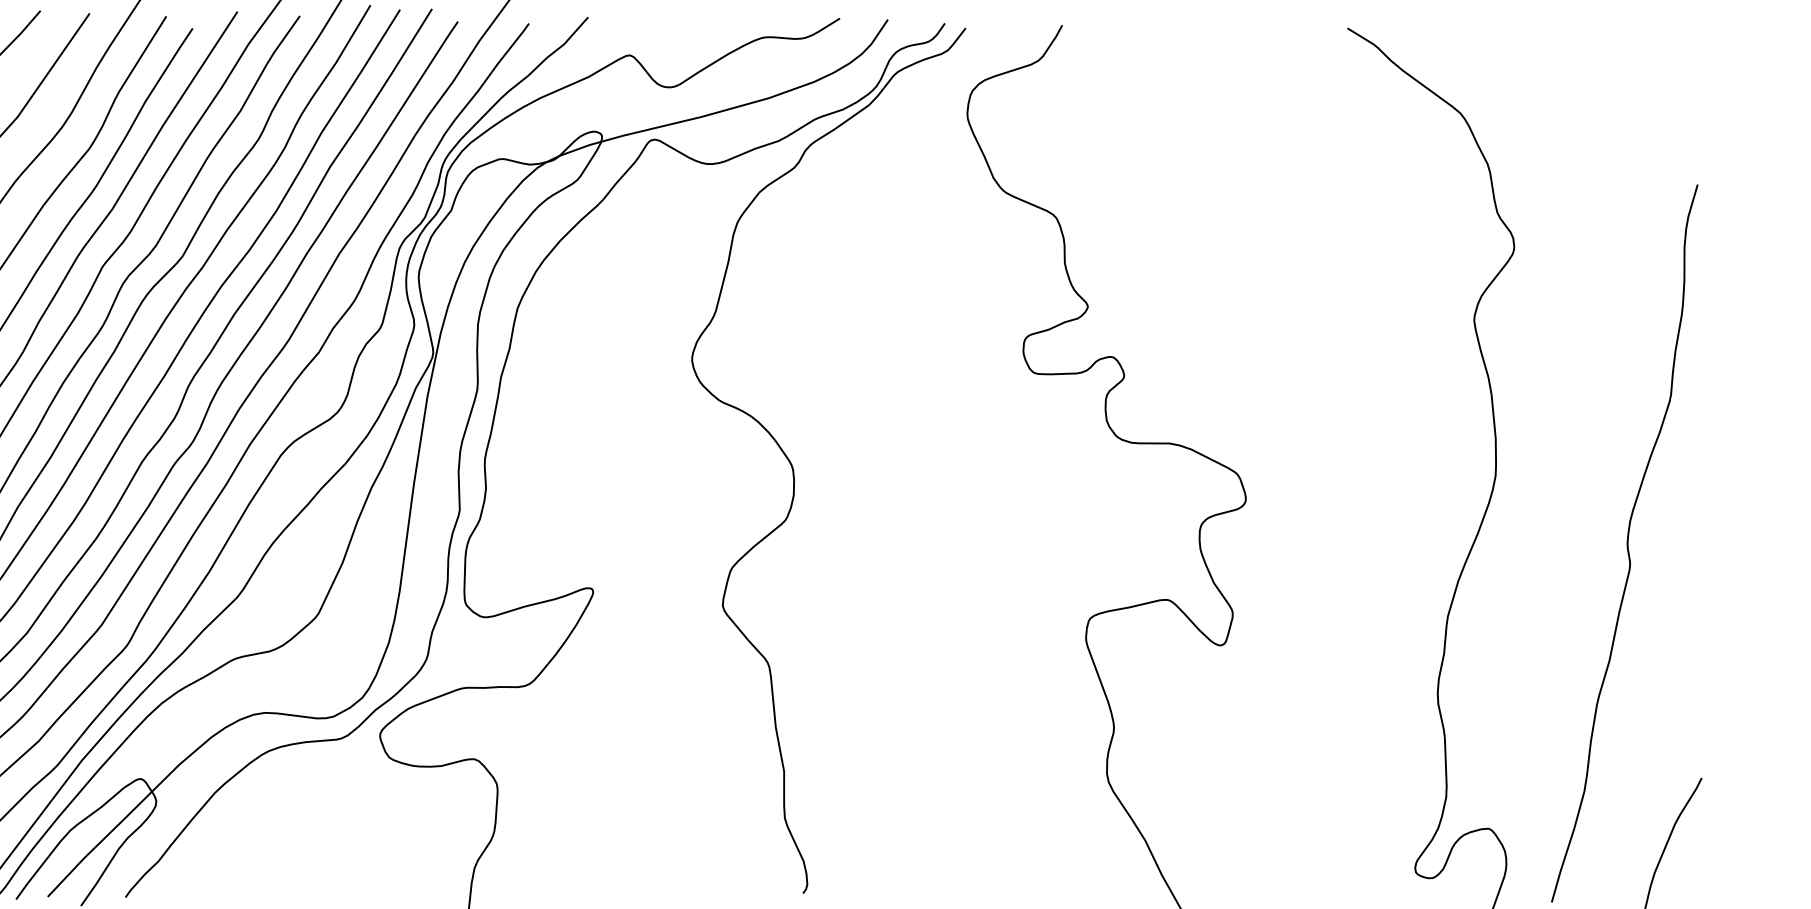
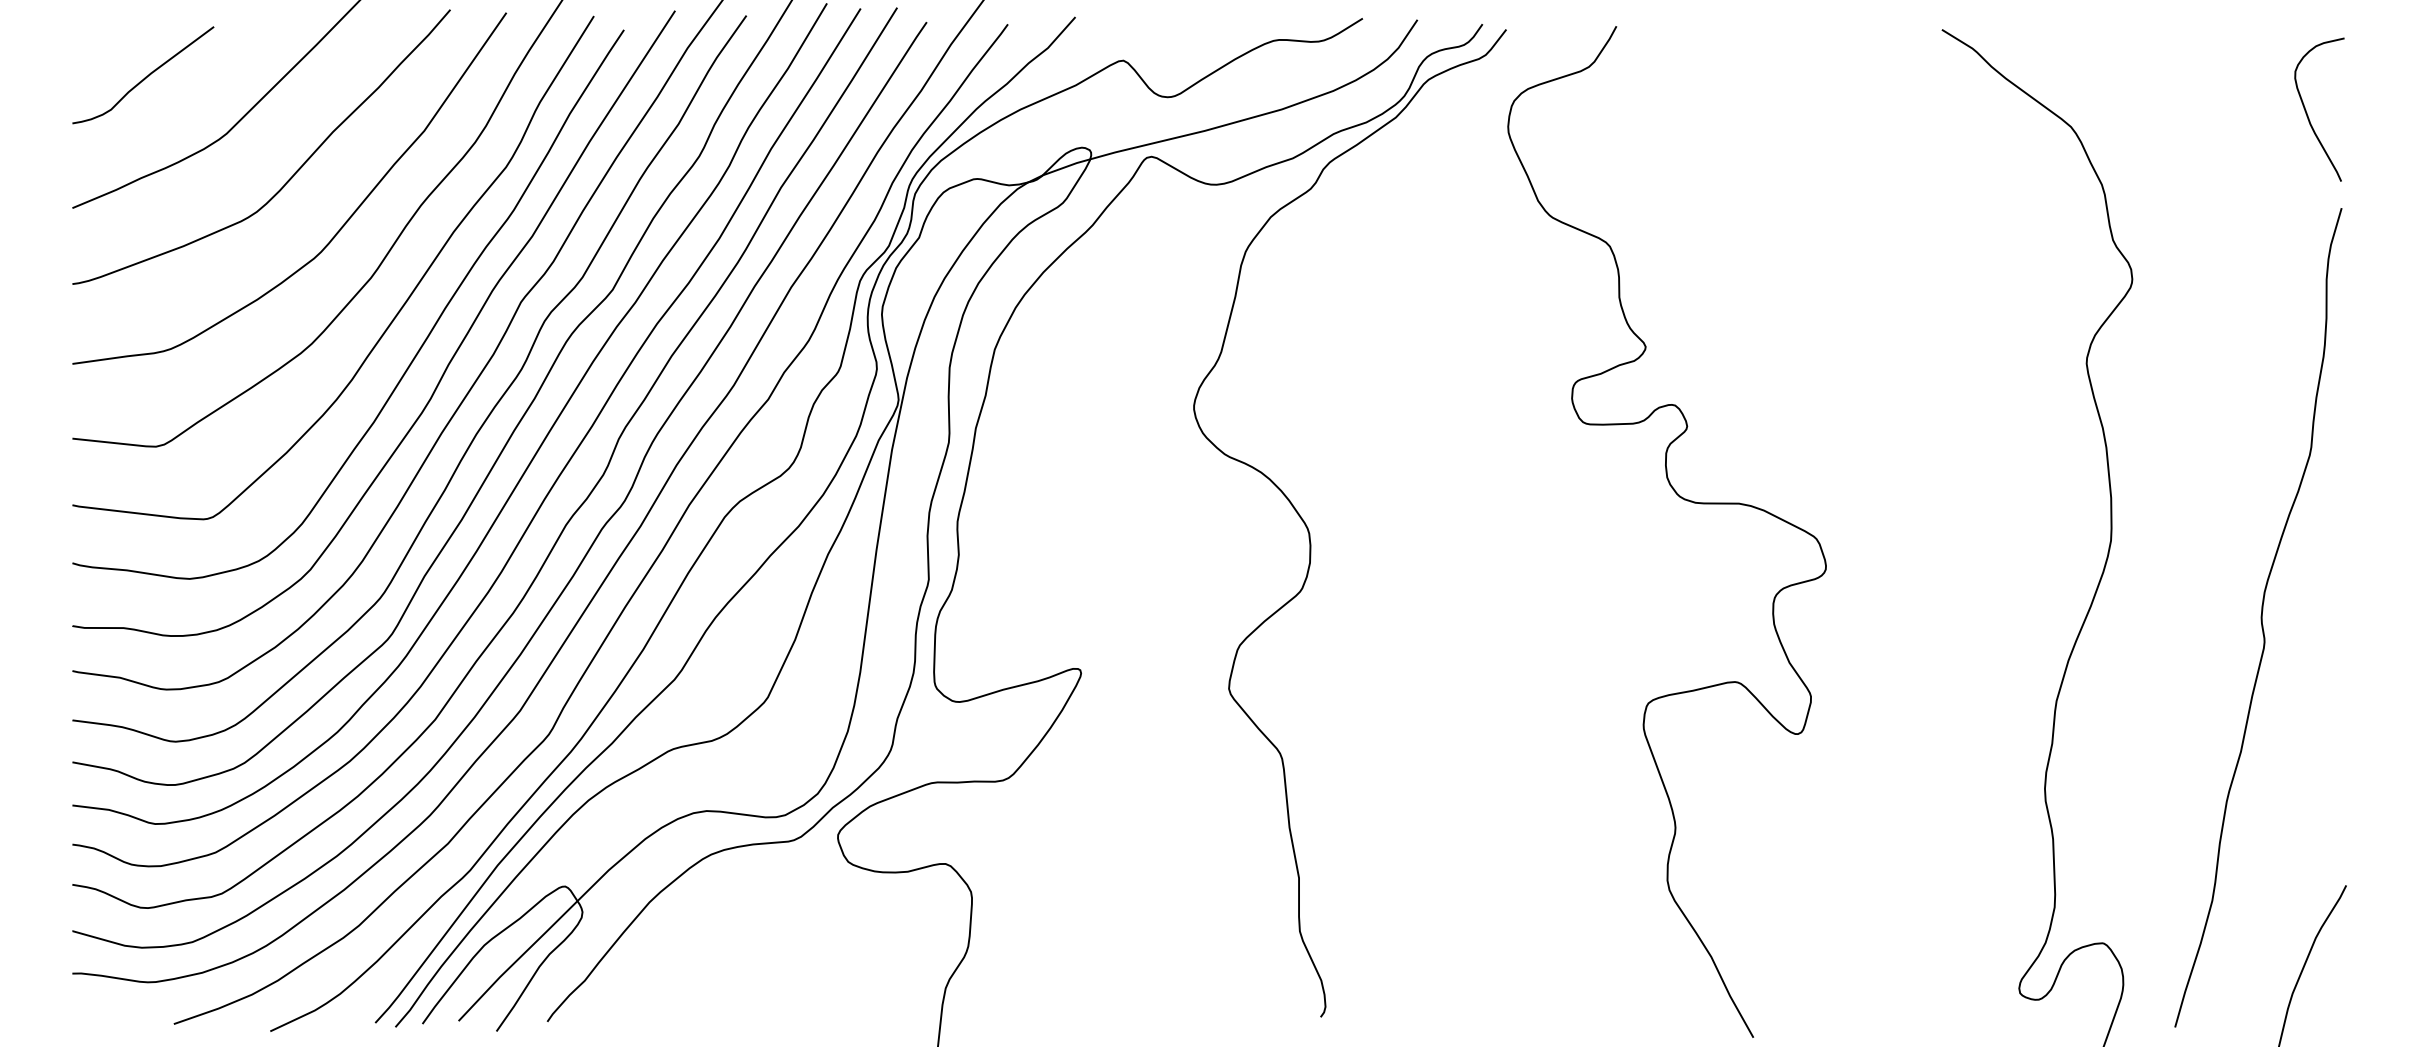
curve: (1667, 100) -> (2307, 112), added

